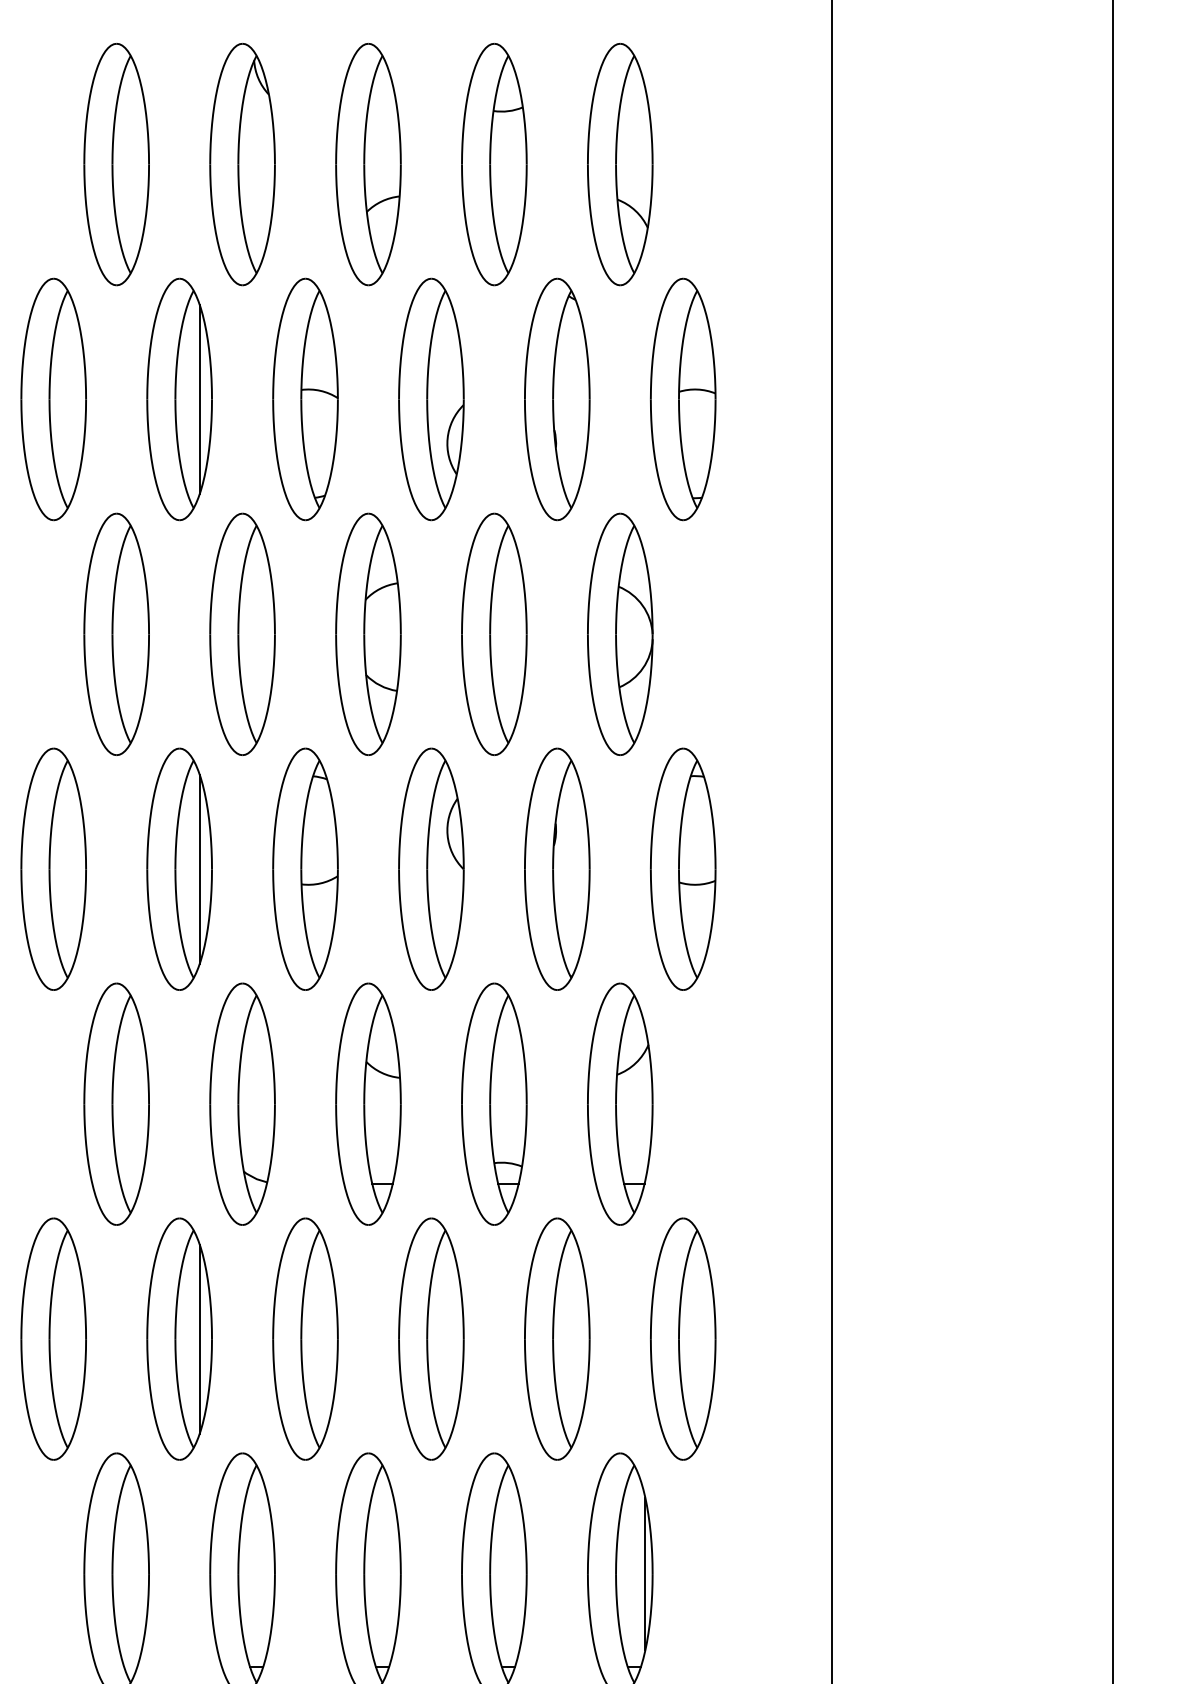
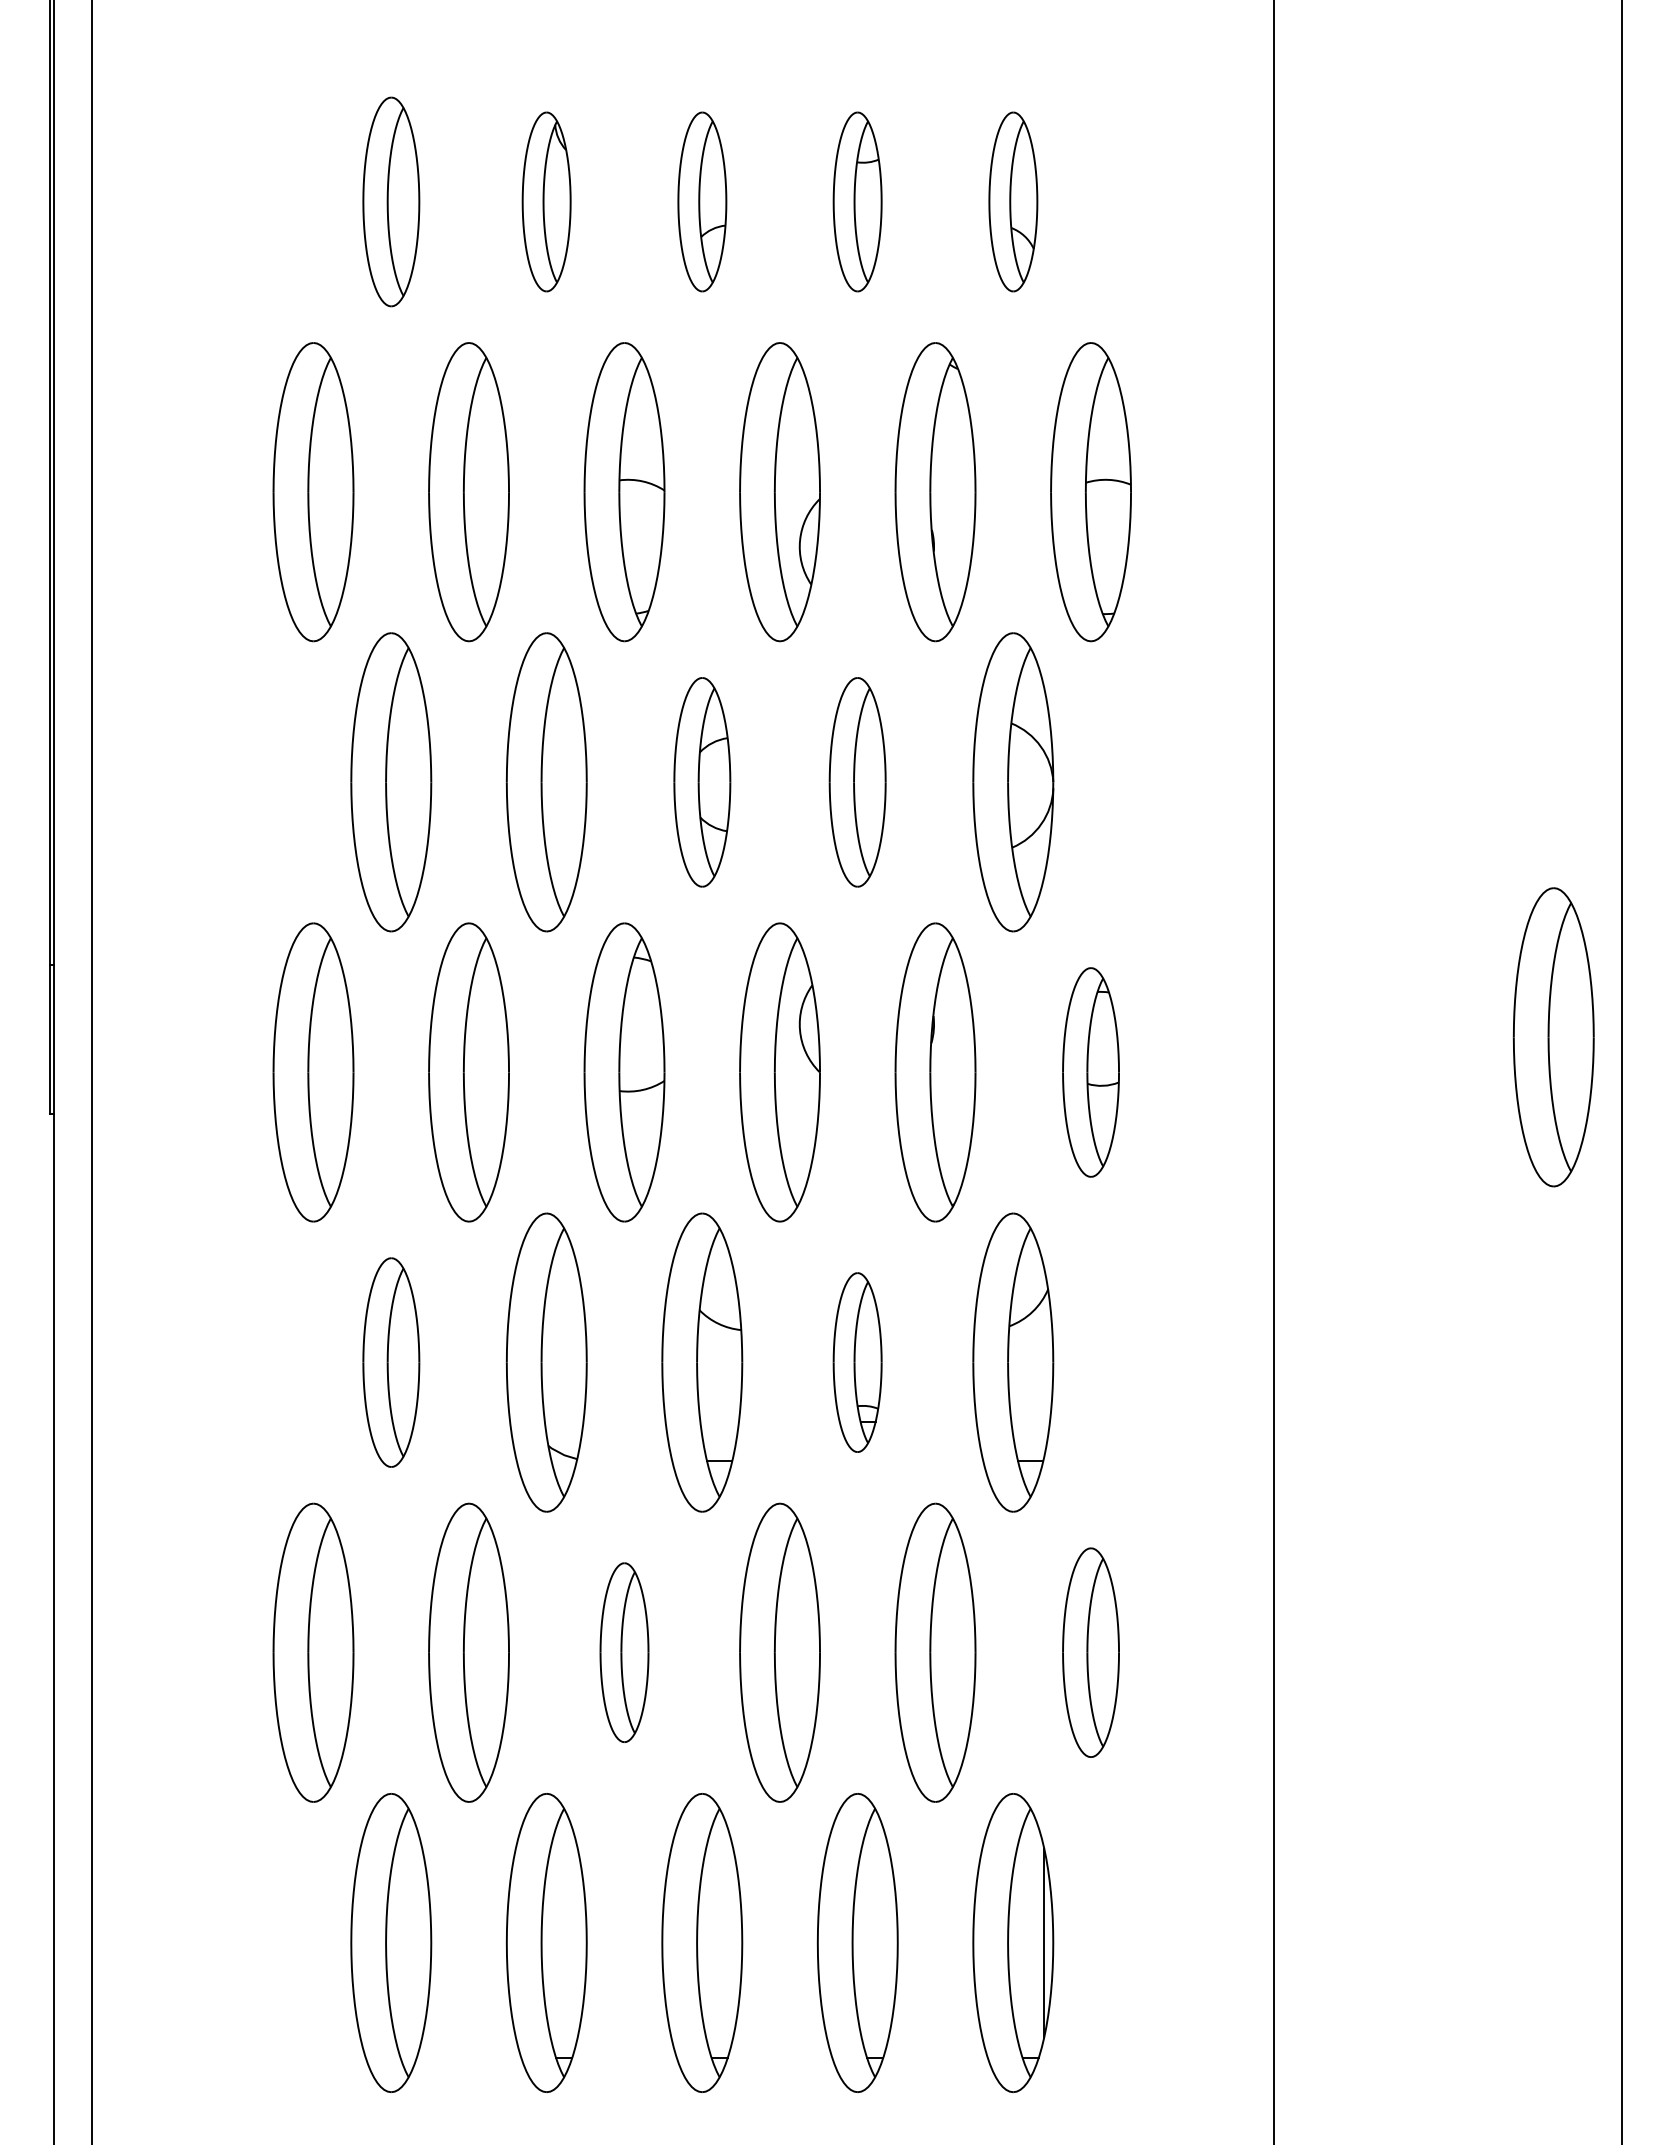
part: (116, 164) -> (391, 201), size x0.7
part: (242, 164) -> (546, 201), size x0.6
part: (368, 164) -> (702, 201), size x0.6
part: (494, 164) -> (857, 201), size x0.6
part: (620, 164) -> (1013, 201), size x0.6
line: (199, 399) -> (493, 492), removed
part: (368, 634) -> (702, 782), size x0.7
part: (494, 634) -> (857, 782), size x0.7
part: (1057, 841) -> (1553, 1037), added
line: (199, 869) -> (493, 1072), removed
part: (682, 869) -> (1090, 1072), size x0.7
part: (116, 1104) -> (391, 1362), size x0.7
part: (494, 1104) -> (857, 1362), size x0.6
line: (199, 1338) -> (493, 1652), removed
part: (305, 1338) -> (624, 1652), size x0.6
part: (682, 1338) -> (1090, 1652), size x0.7

